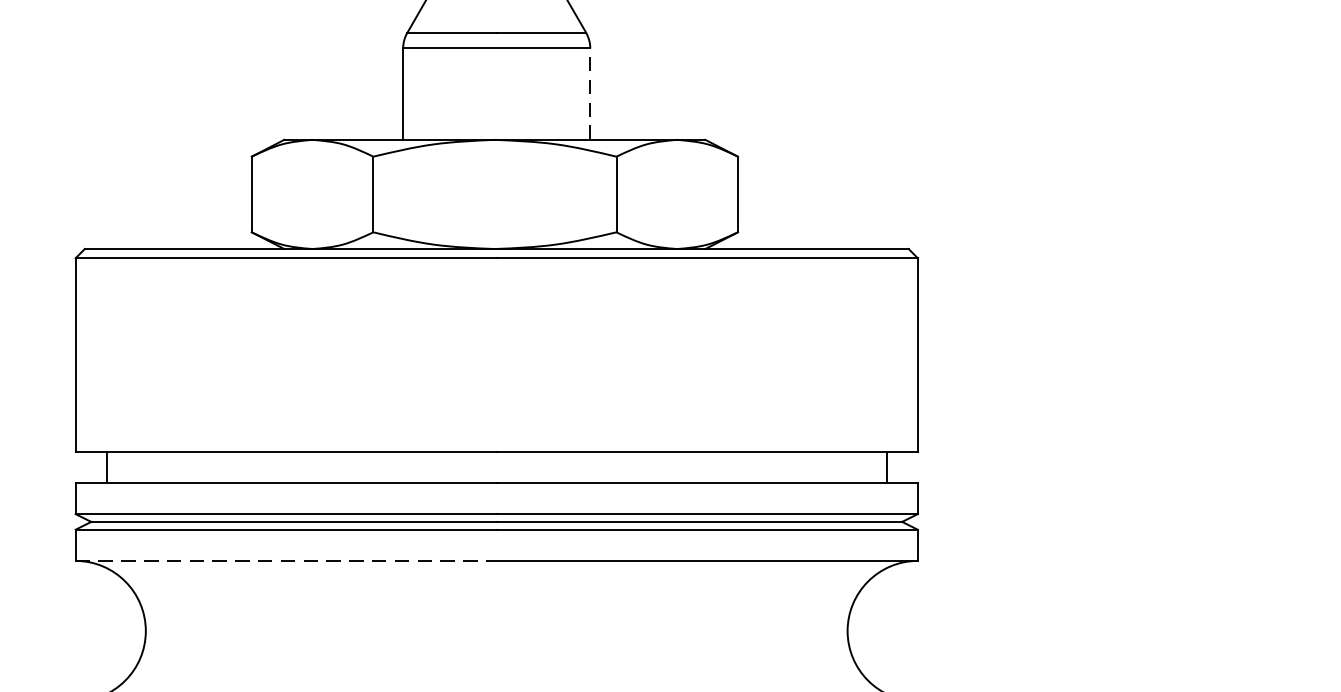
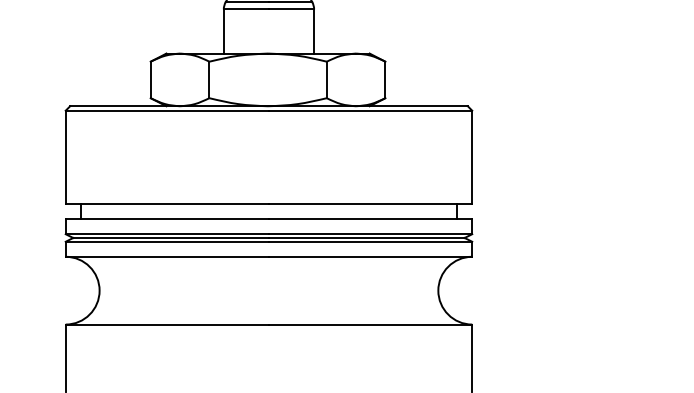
line: (591, 94) -> (314, 31), dashed -> solid
line: (286, 560) -> (167, 256), dashed -> solid

